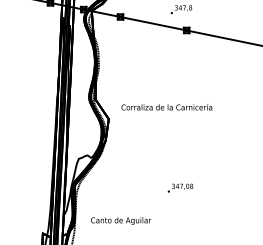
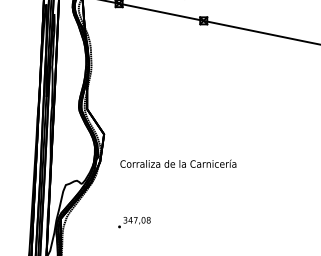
text: (166, 107) -> (177, 164), moved
text: (180, 187) -> (134, 221), moved

